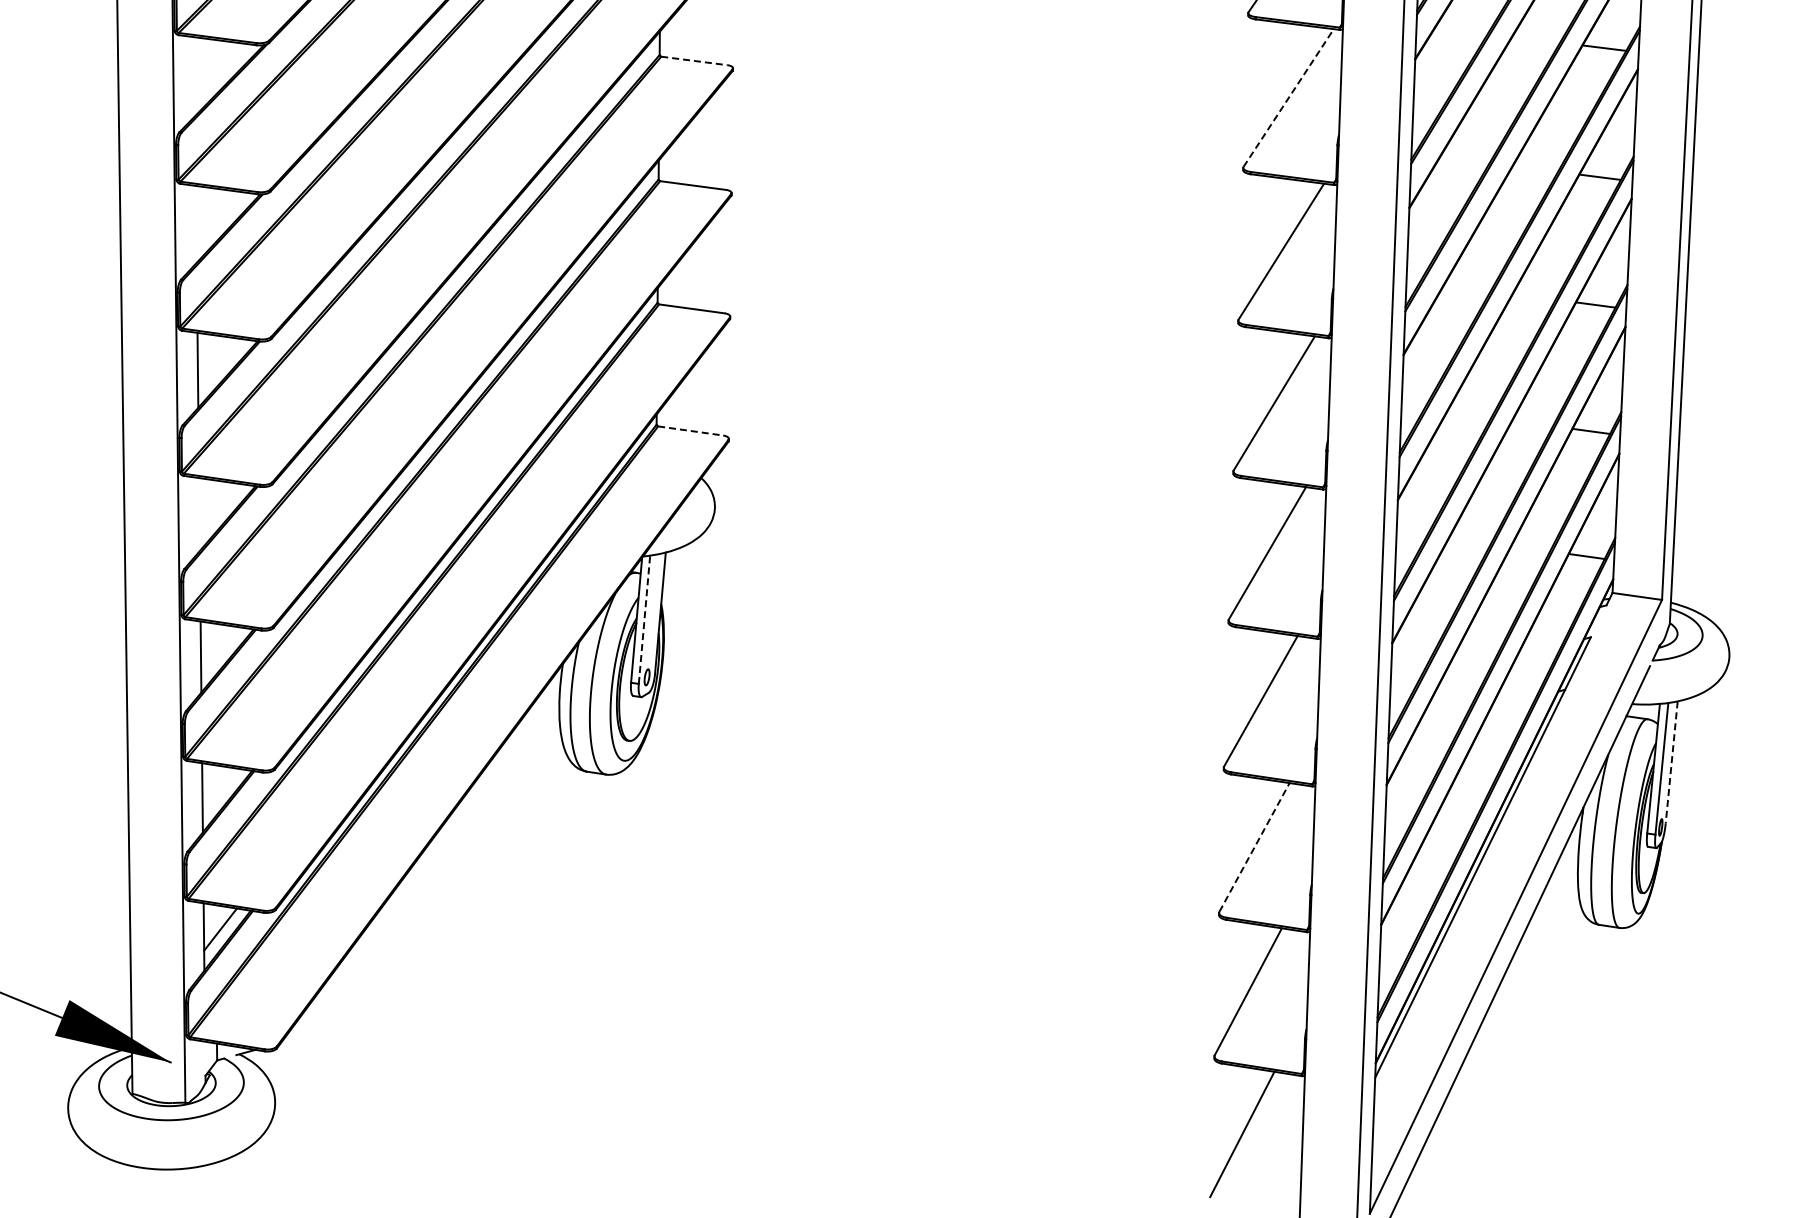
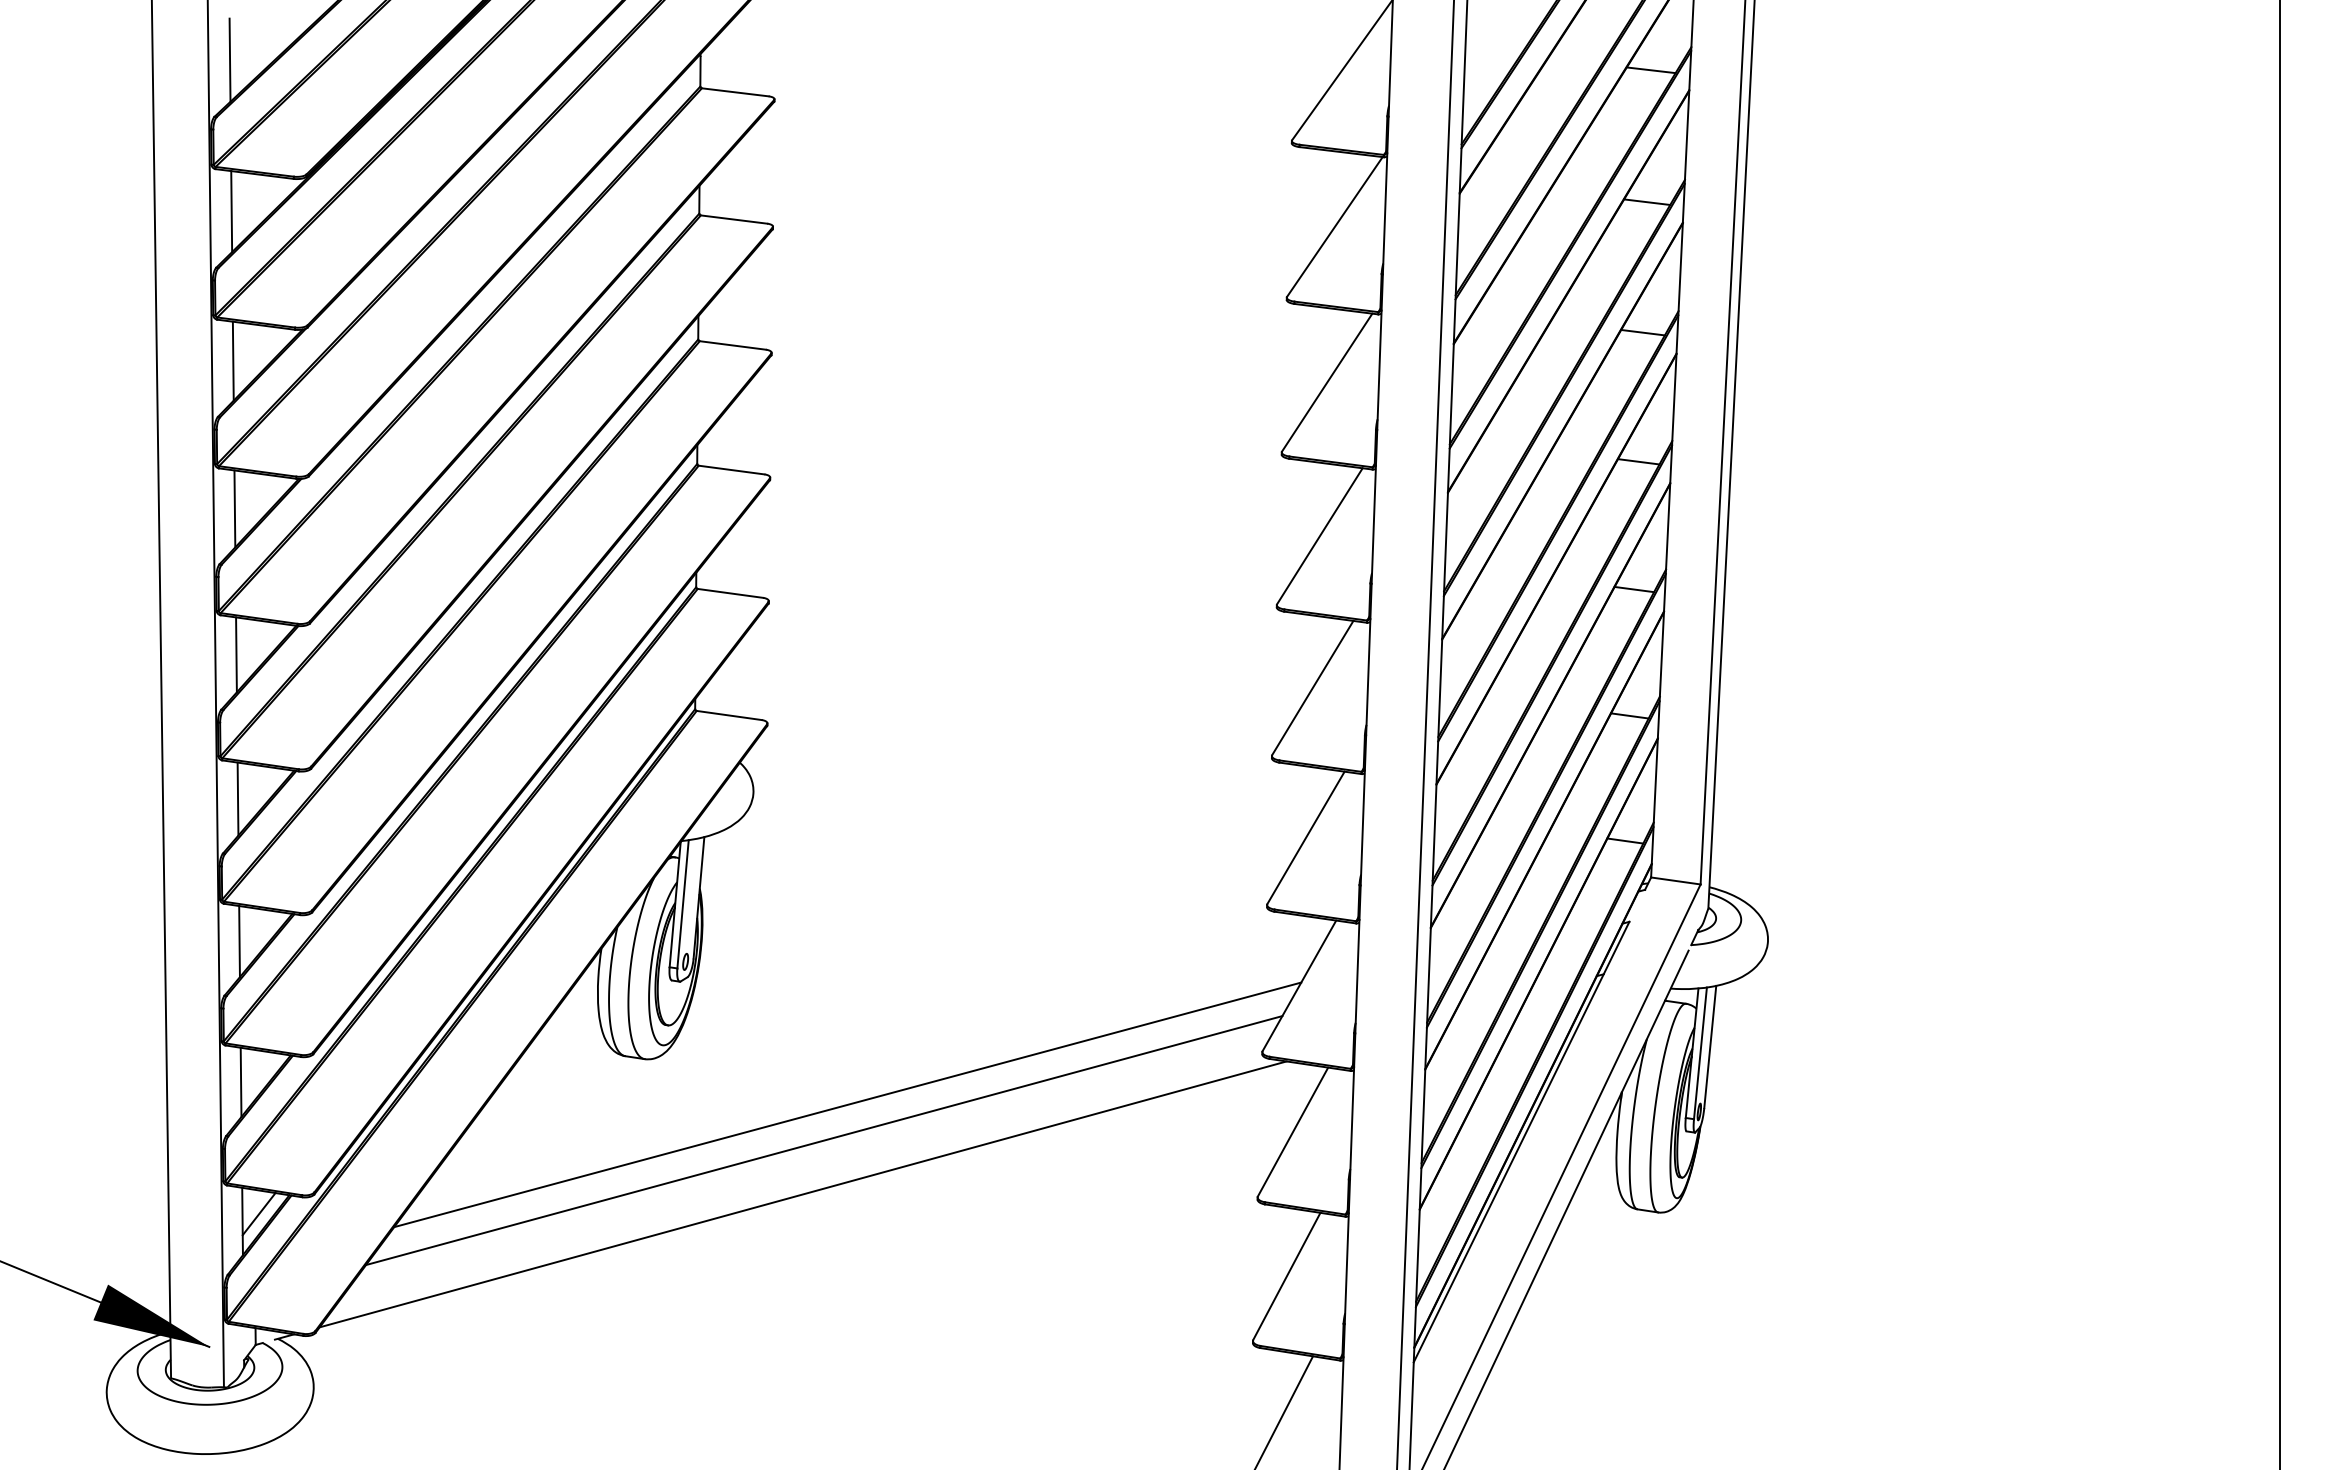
line: (694, 60) -> (733, 345), dashed -> solid
line: (193, 75) -> (232, 360), added
line: (1288, 97) -> (1327, 382), dashed -> solid
line: (195, 223) -> (234, 508), added
line: (690, 430) -> (729, 715), dashed -> solid
line: (198, 513) -> (237, 798), added
line: (644, 618) -> (683, 903), dashed -> solid
line: (1671, 762) -> (1710, 1047), dashed -> solid
line: (808, 819) -> (847, 1104), added
line: (1254, 846) -> (1293, 1131), dashed -> solid
line: (785, 855) -> (824, 1140), added
line: (763, 909) -> (802, 1194), added

